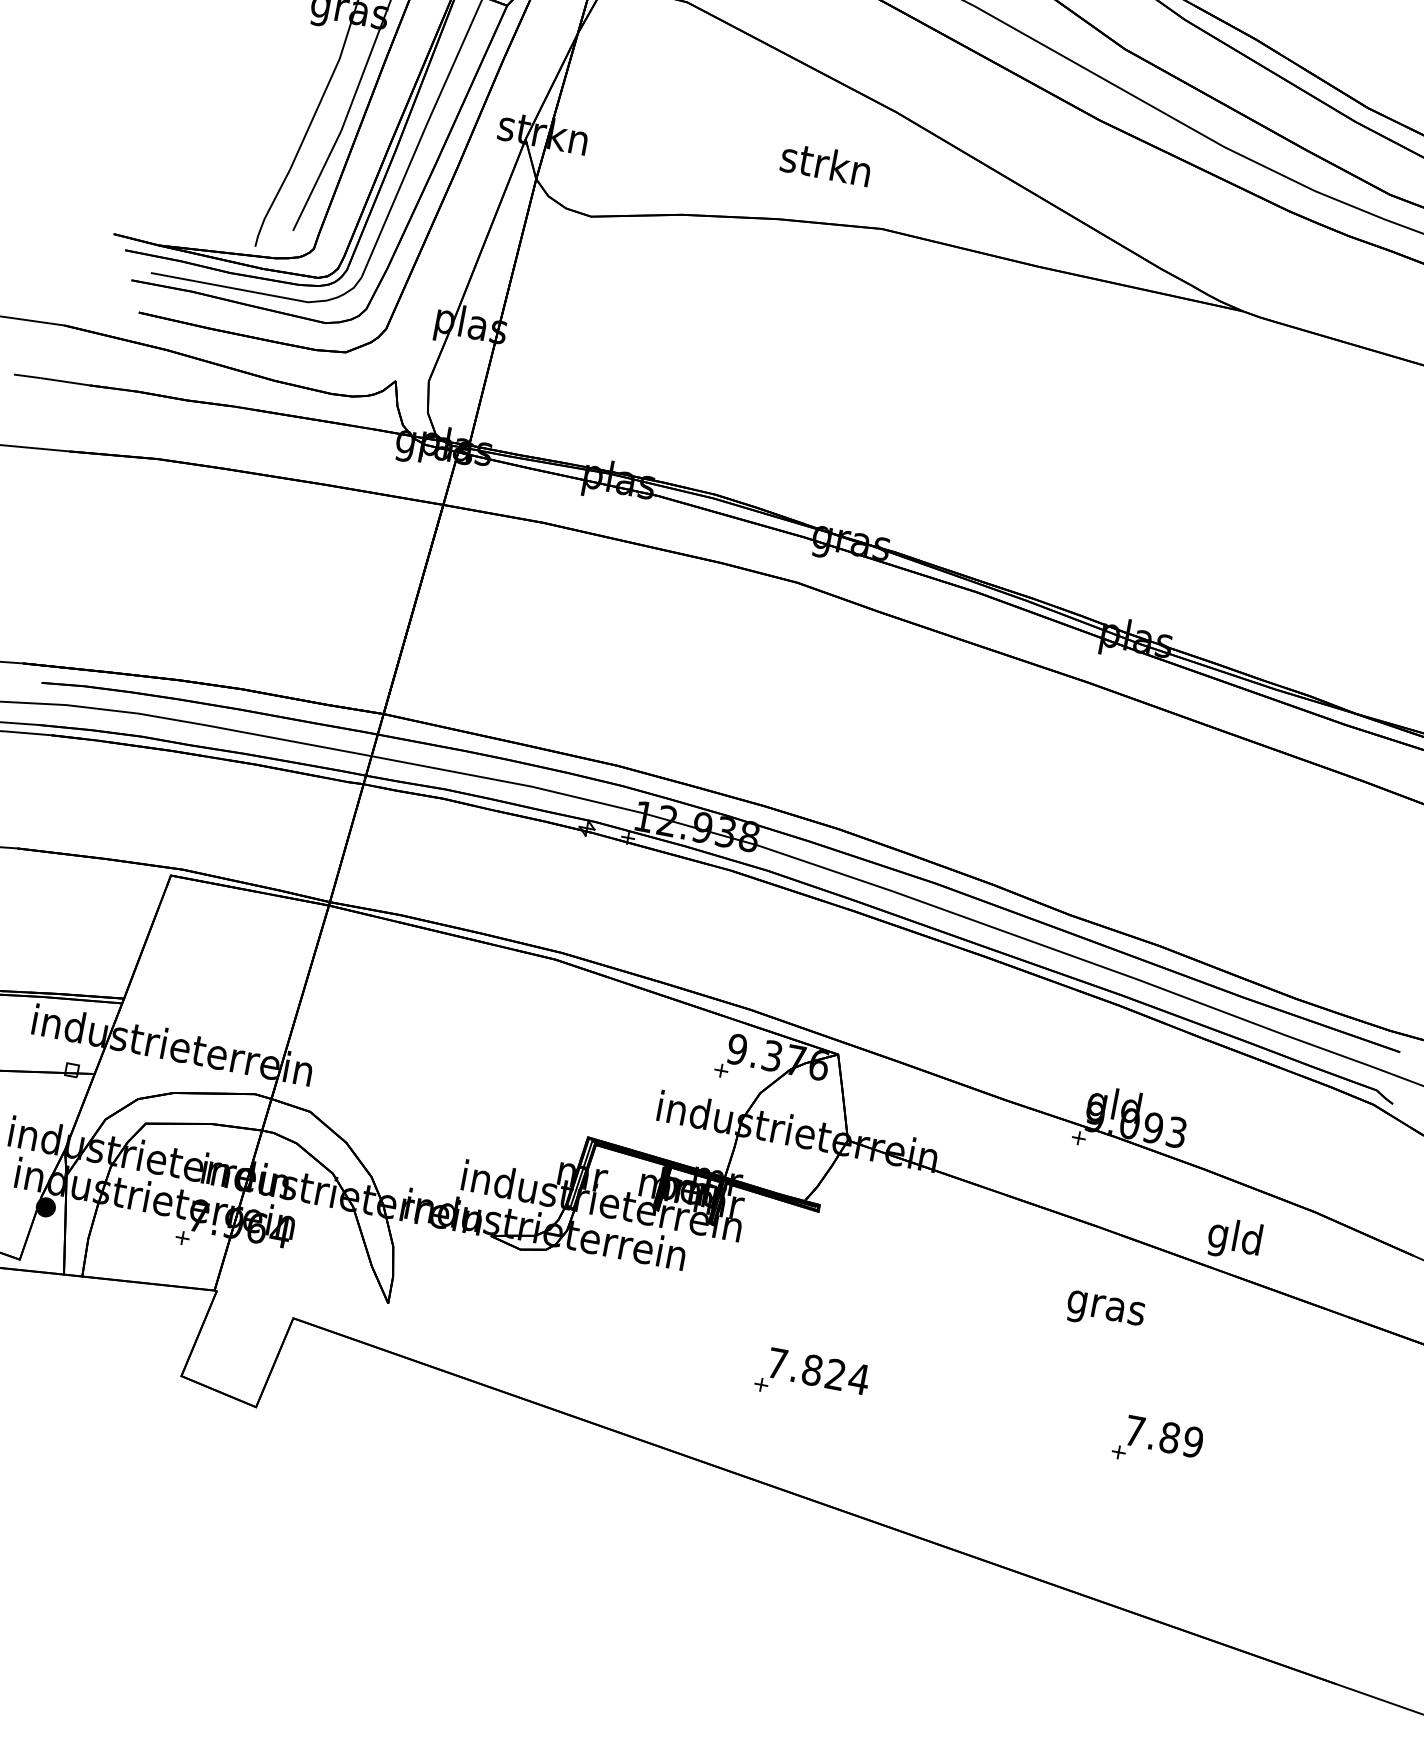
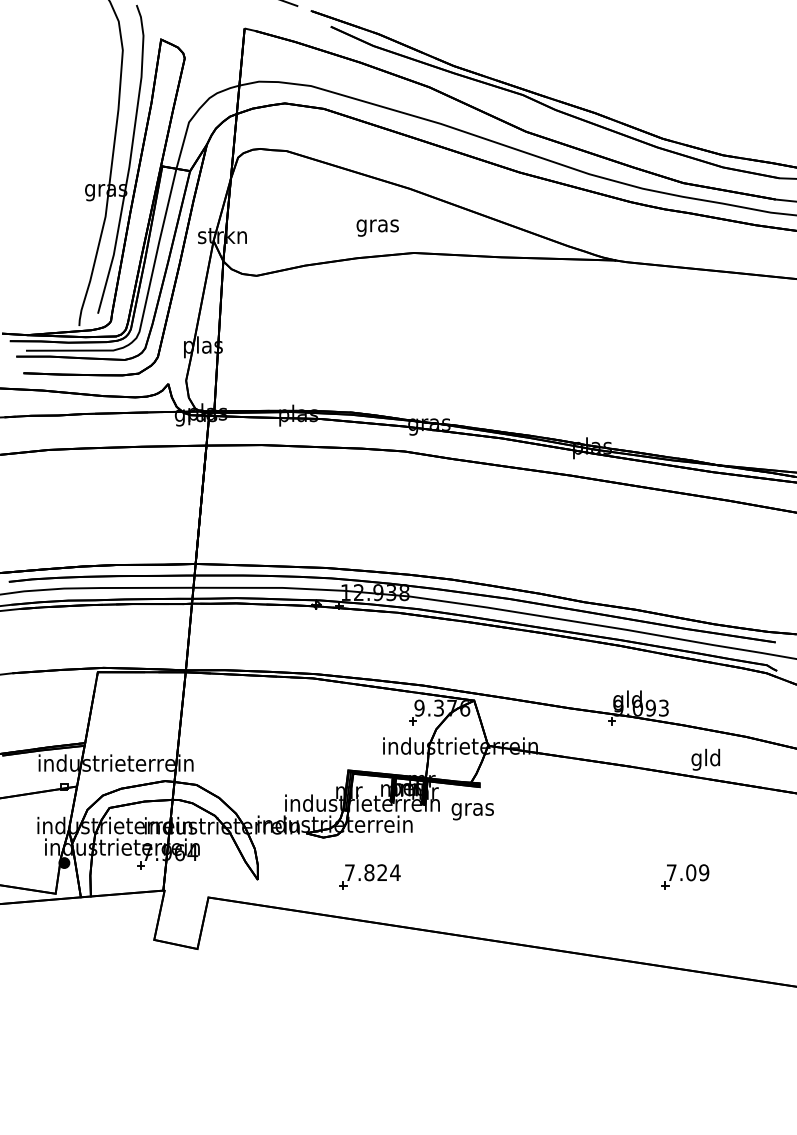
text: (823, 166) -> (376, 225), strkn -> gras
text: (1104, 1311) -> (472, 811), moved
part: (811, 1377) -> (369, 876), moved
text: (1170, 1437) -> (691, 872), 7.89 -> 7.09

